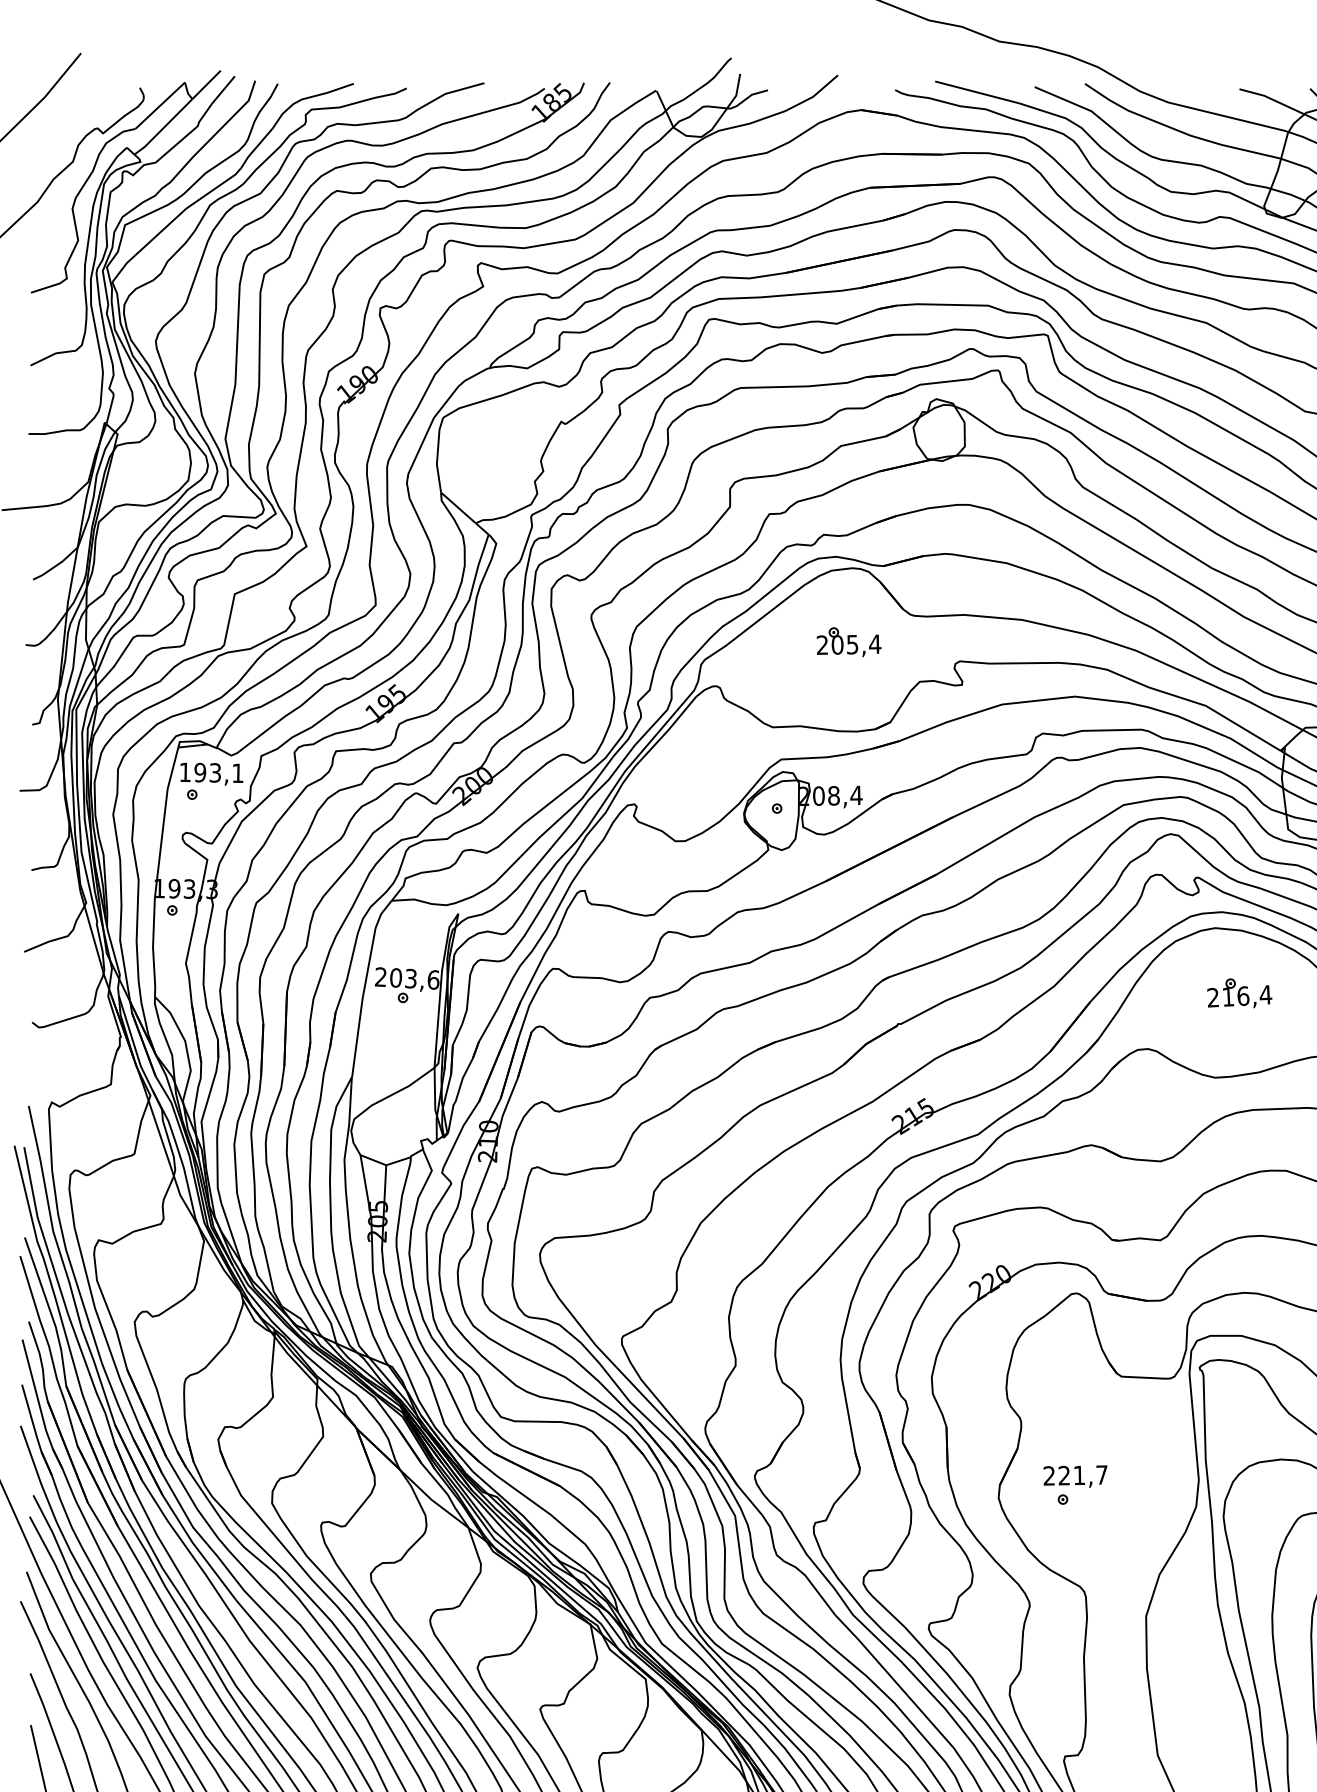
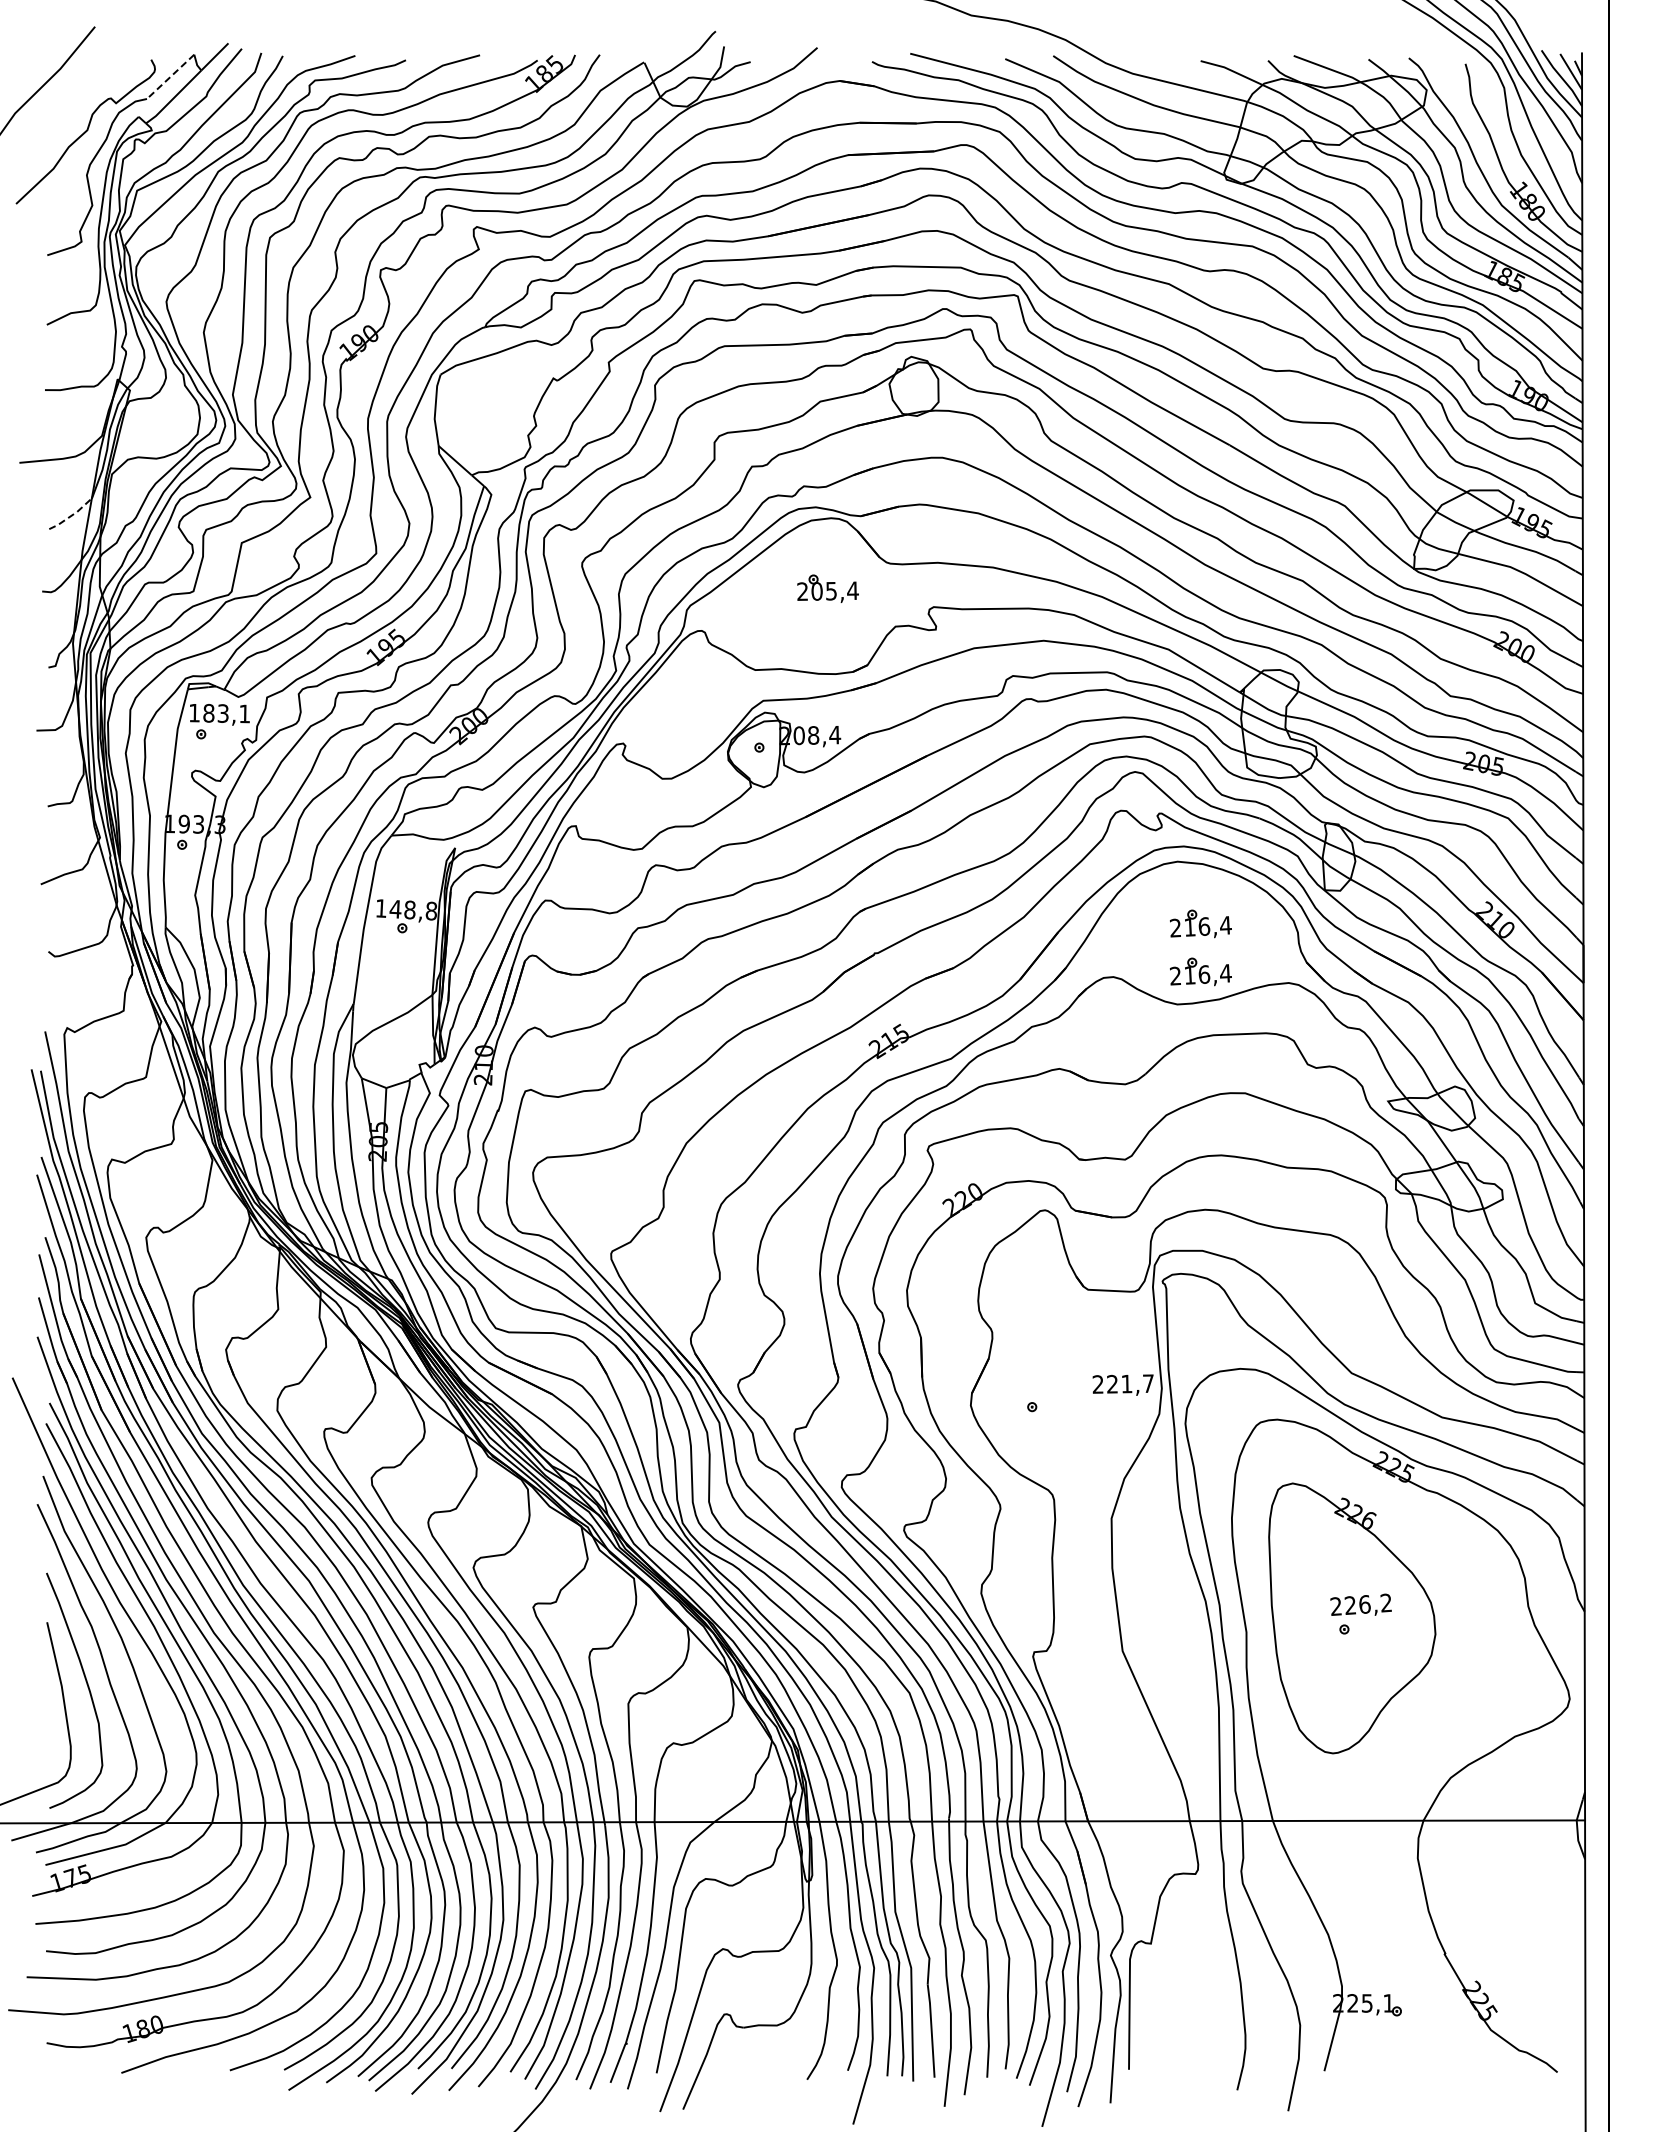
line: (160, 106) -> (170, 77), solid -> dashed
line: (56, 565) -> (71, 515), solid -> dashed
text: (199, 772) -> (208, 713), 193,1 -> 183,1
text: (407, 978) -> (406, 909), 203,6 -> 148,8
part: (1239, 1043) -> (1200, 971), added
text: (1074, 1475) -> (1122, 1384), moved

